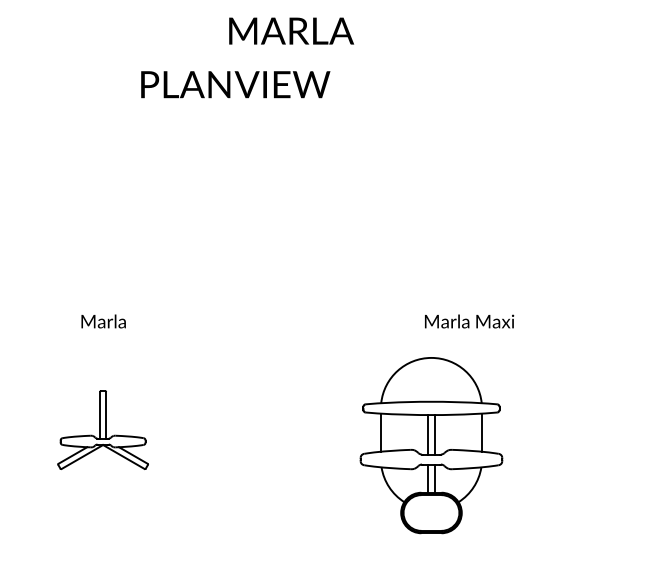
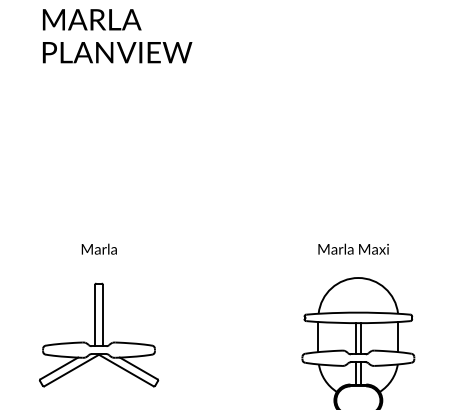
text: (291, 30) -> (92, 19), moved
text: (235, 84) -> (117, 52), moved
text: (469, 321) -> (353, 249), moved
part: (102, 429) -> (98, 334), size x1.67

